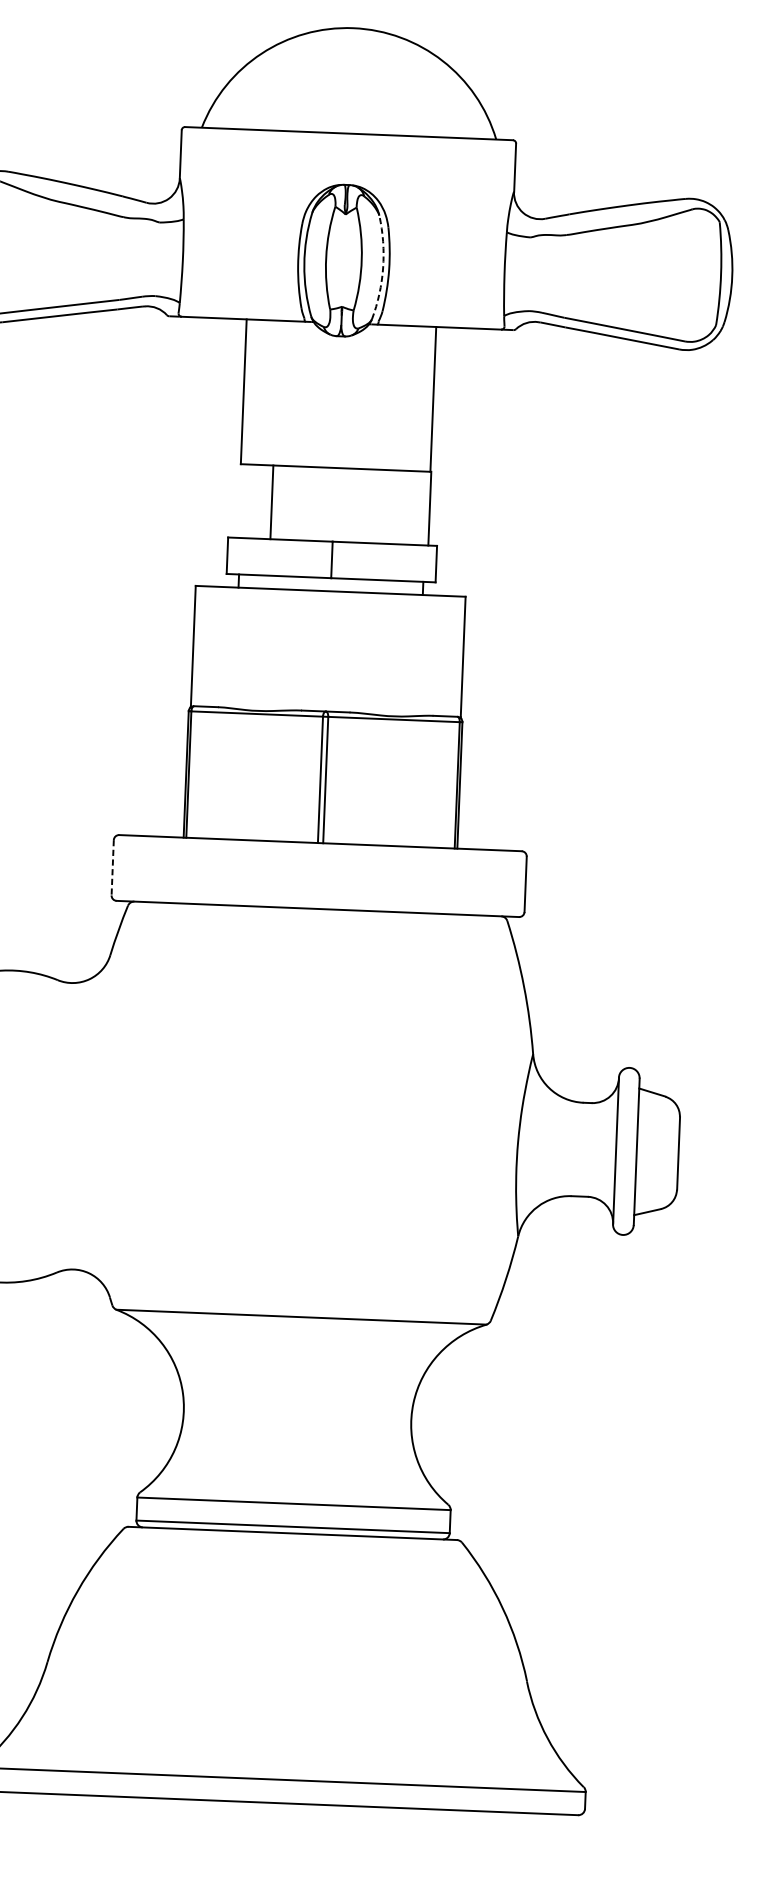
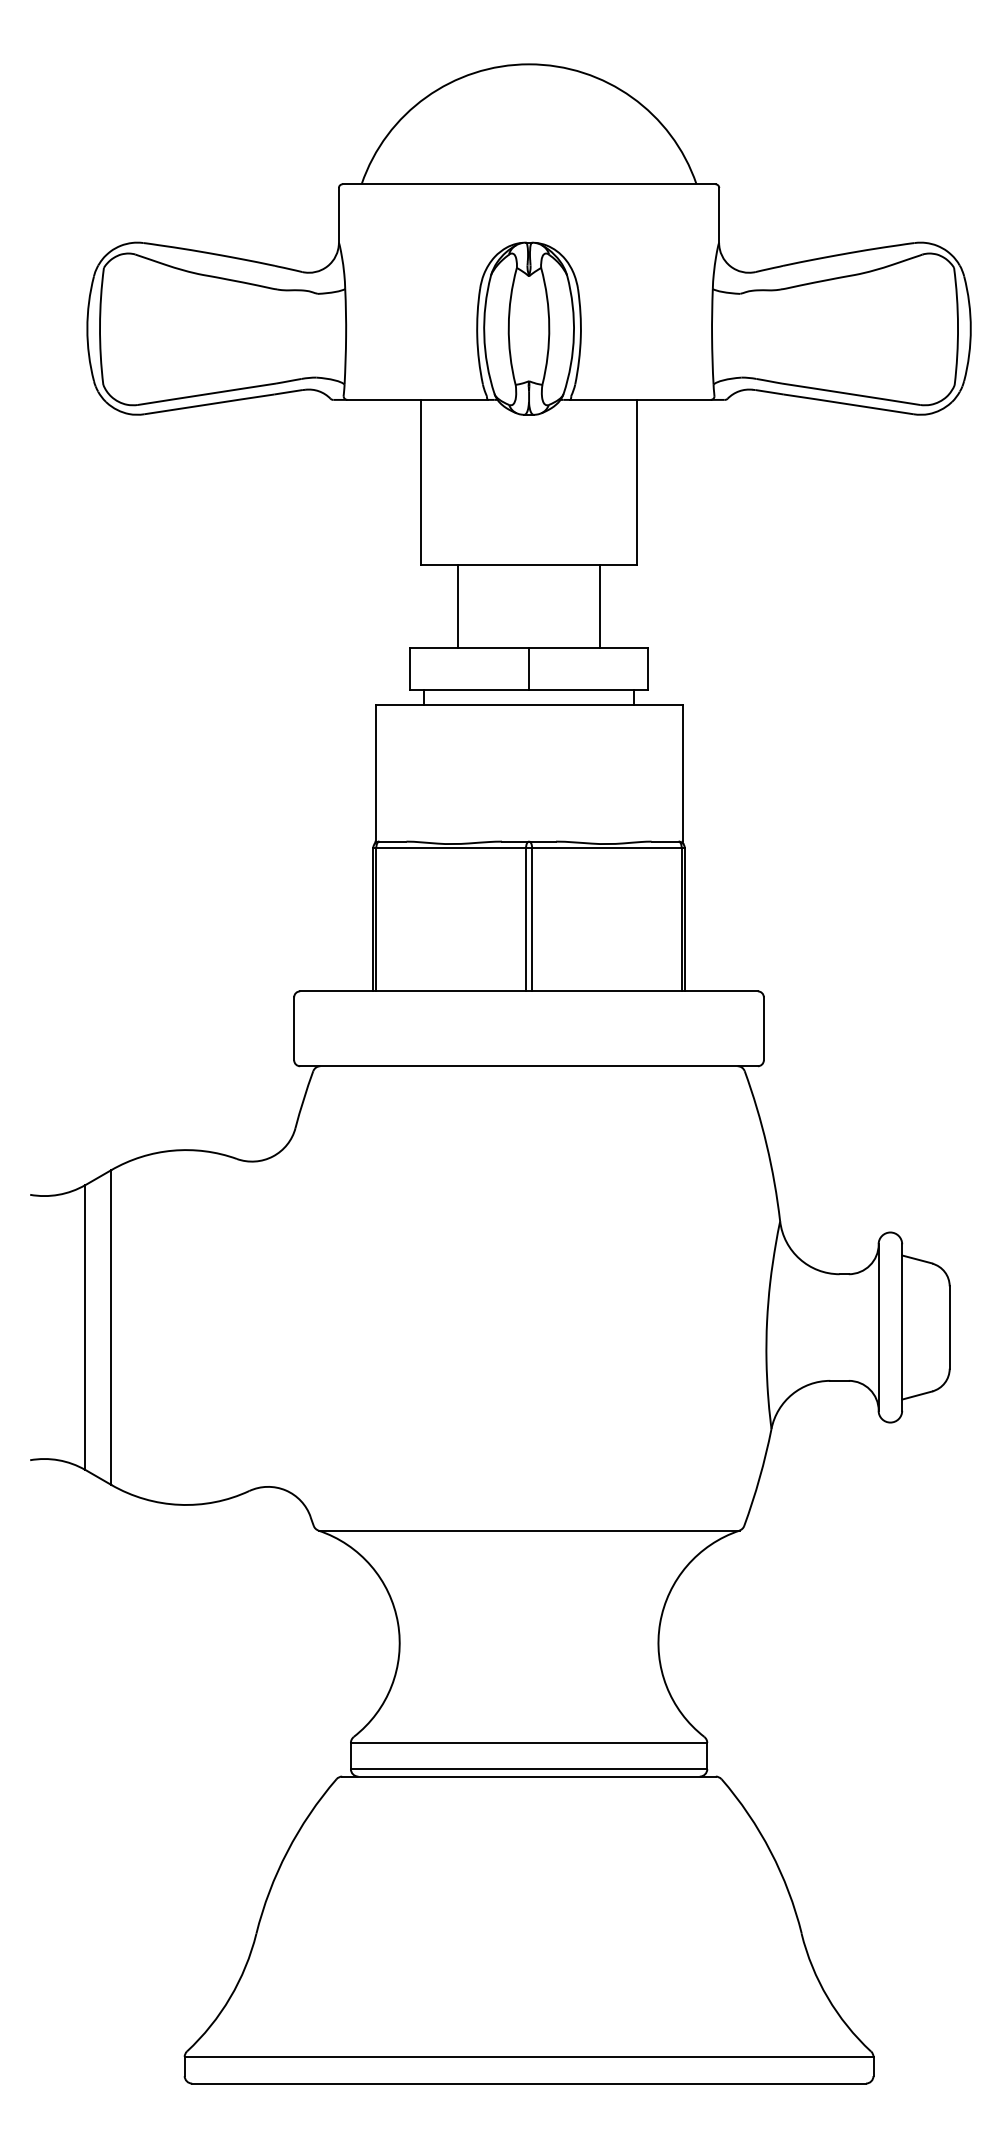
arc: (382, 268) -> (573, 335), dashed -> solid
line: (429, 508) -> (599, 606), moved
line: (112, 868) -> (294, 1029), dashed -> solid

